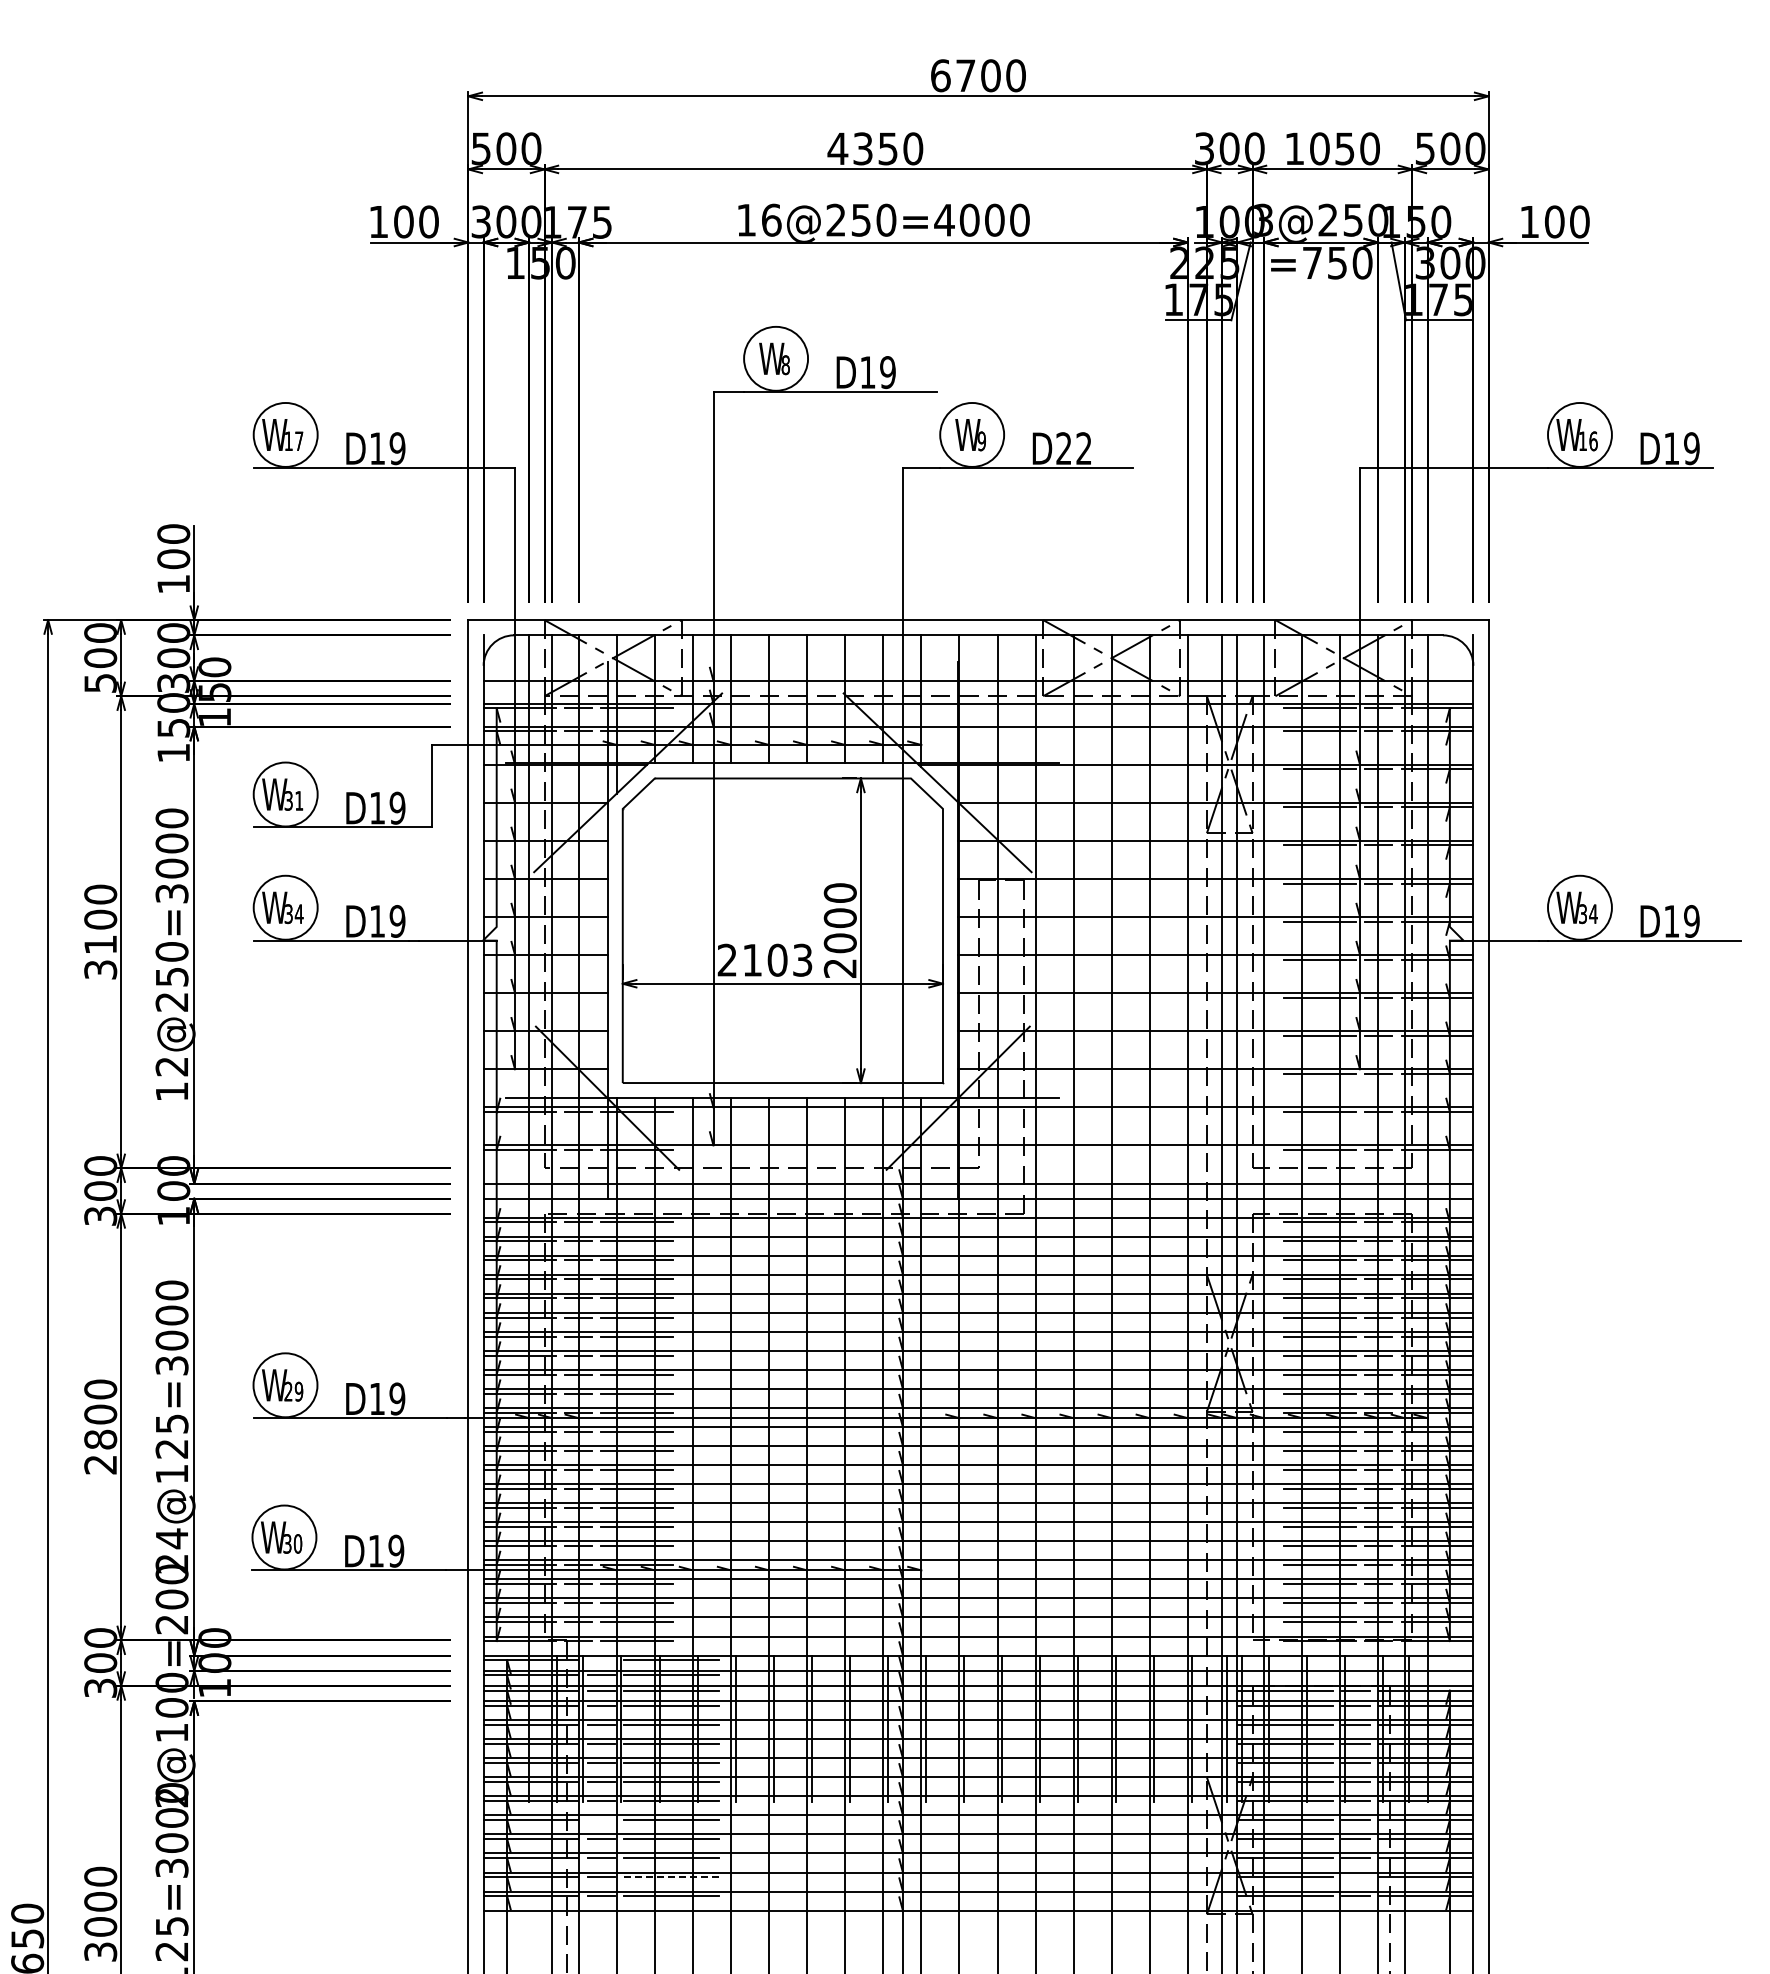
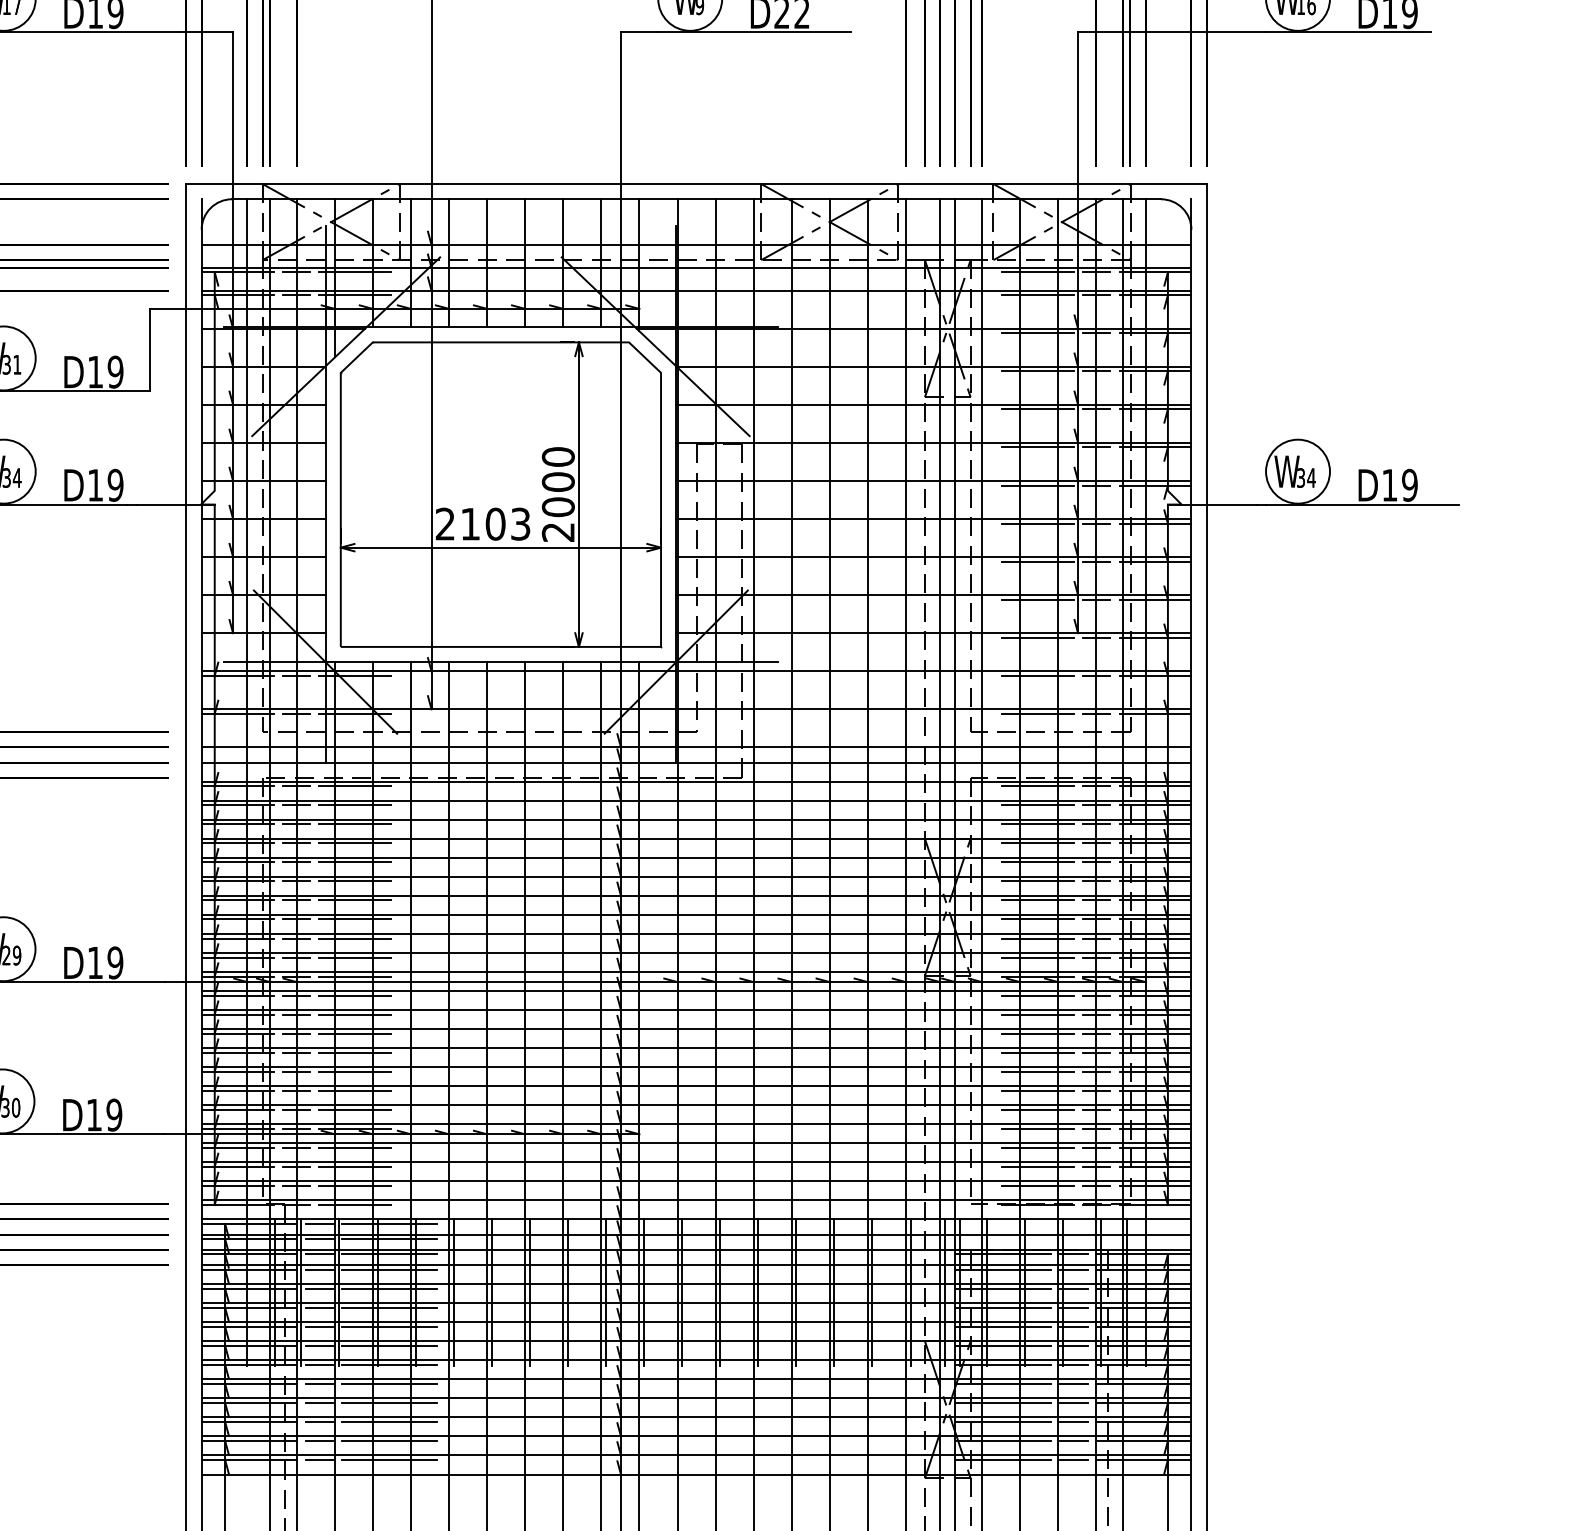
line: (600, 1660) -> (318, 1224), added
line: (600, 1819) -> (318, 1383), added
line: (670, 1877) -> (388, 1441), dashed -> solid
line: (1355, 1877) -> (1073, 1441), added

